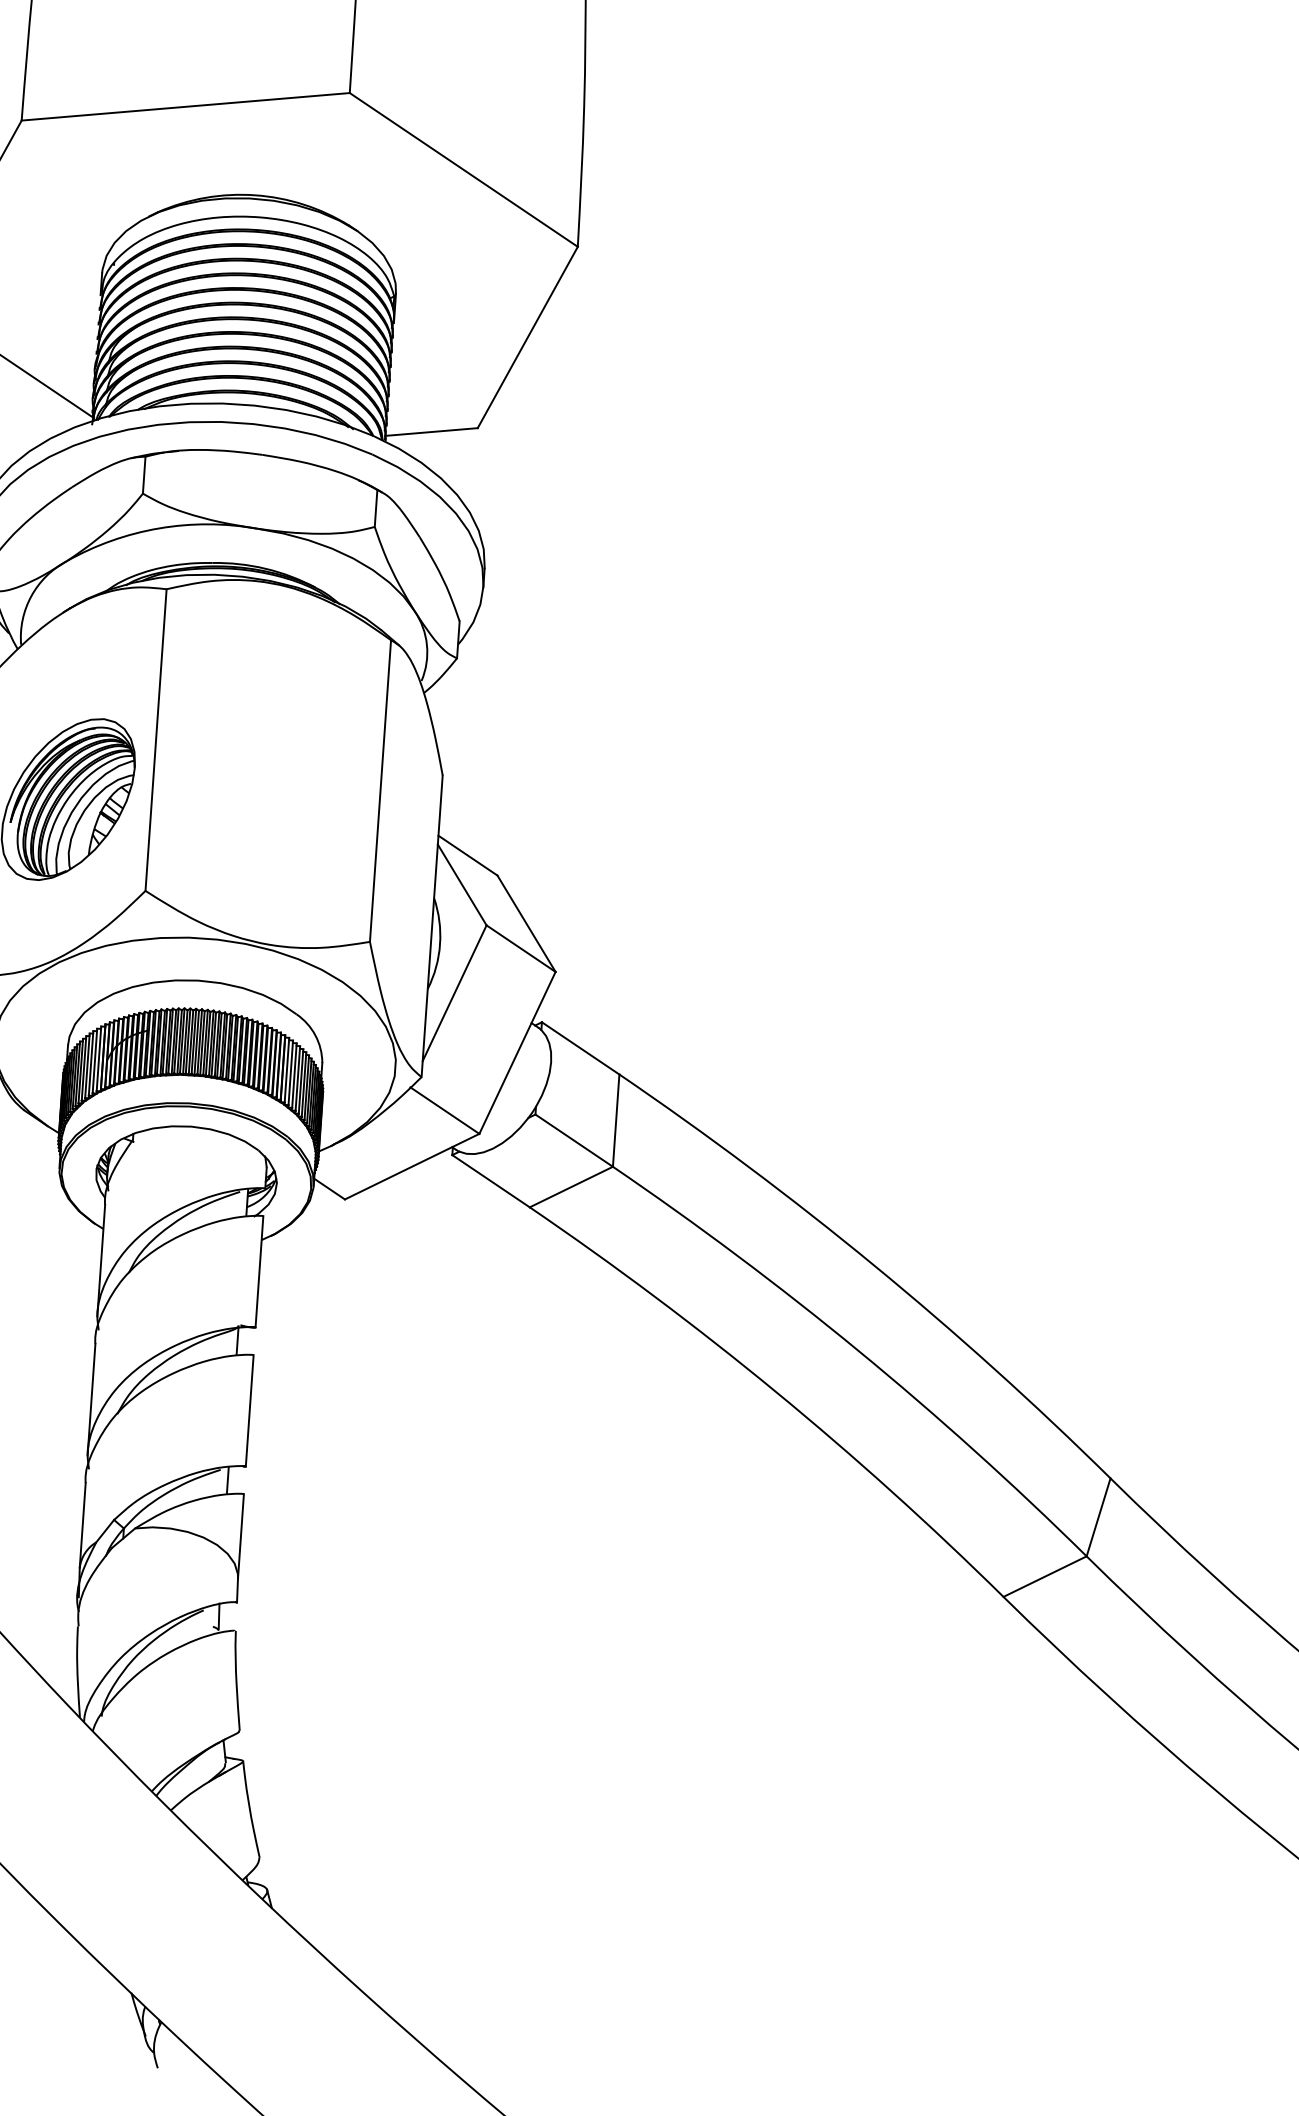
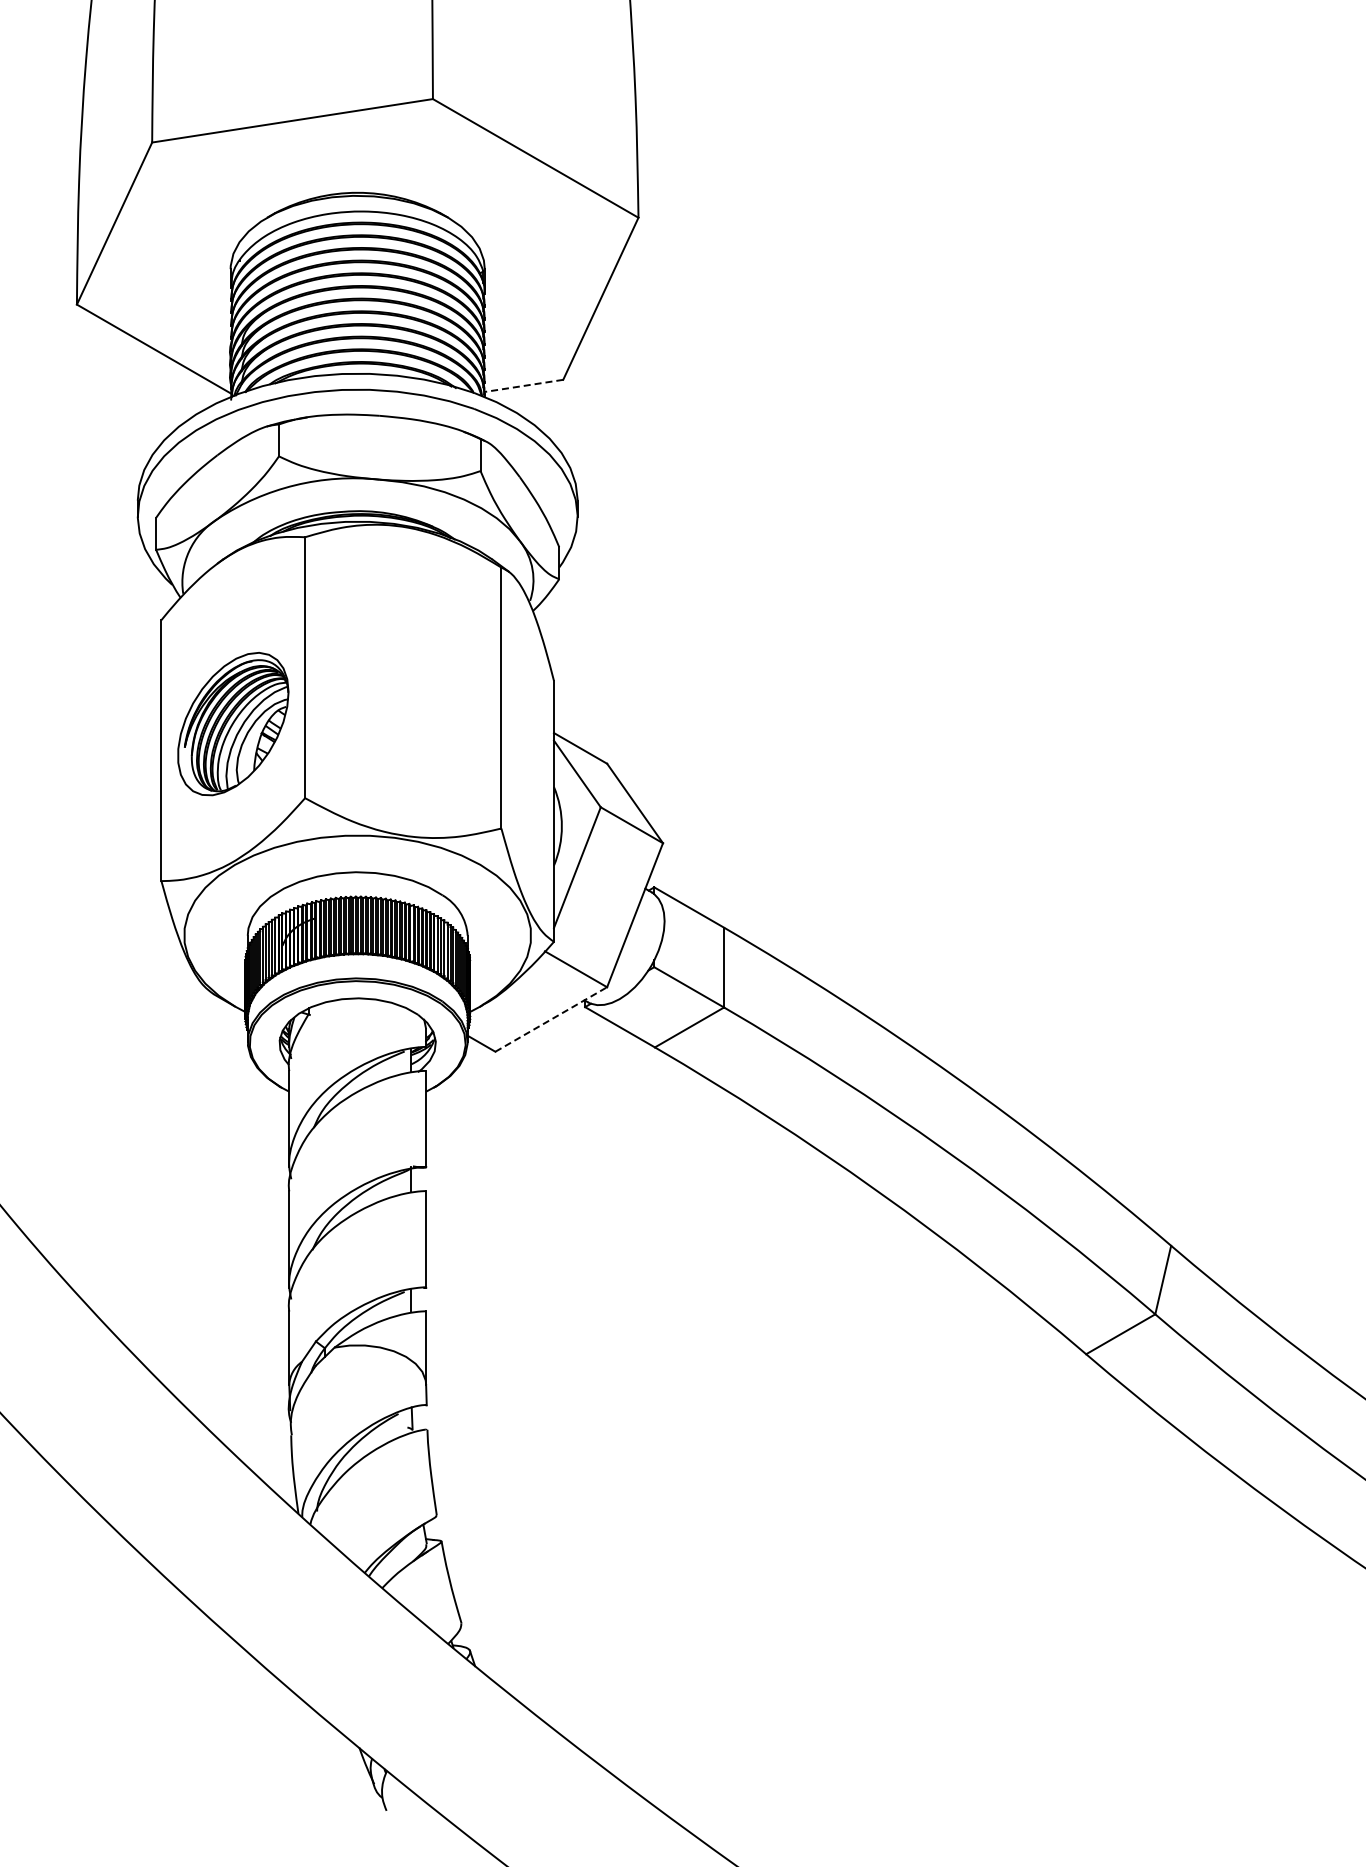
line: (431, 432) -> (523, 386), solid -> dashed
line: (412, 1166) -> (551, 1019), solid -> dashed

